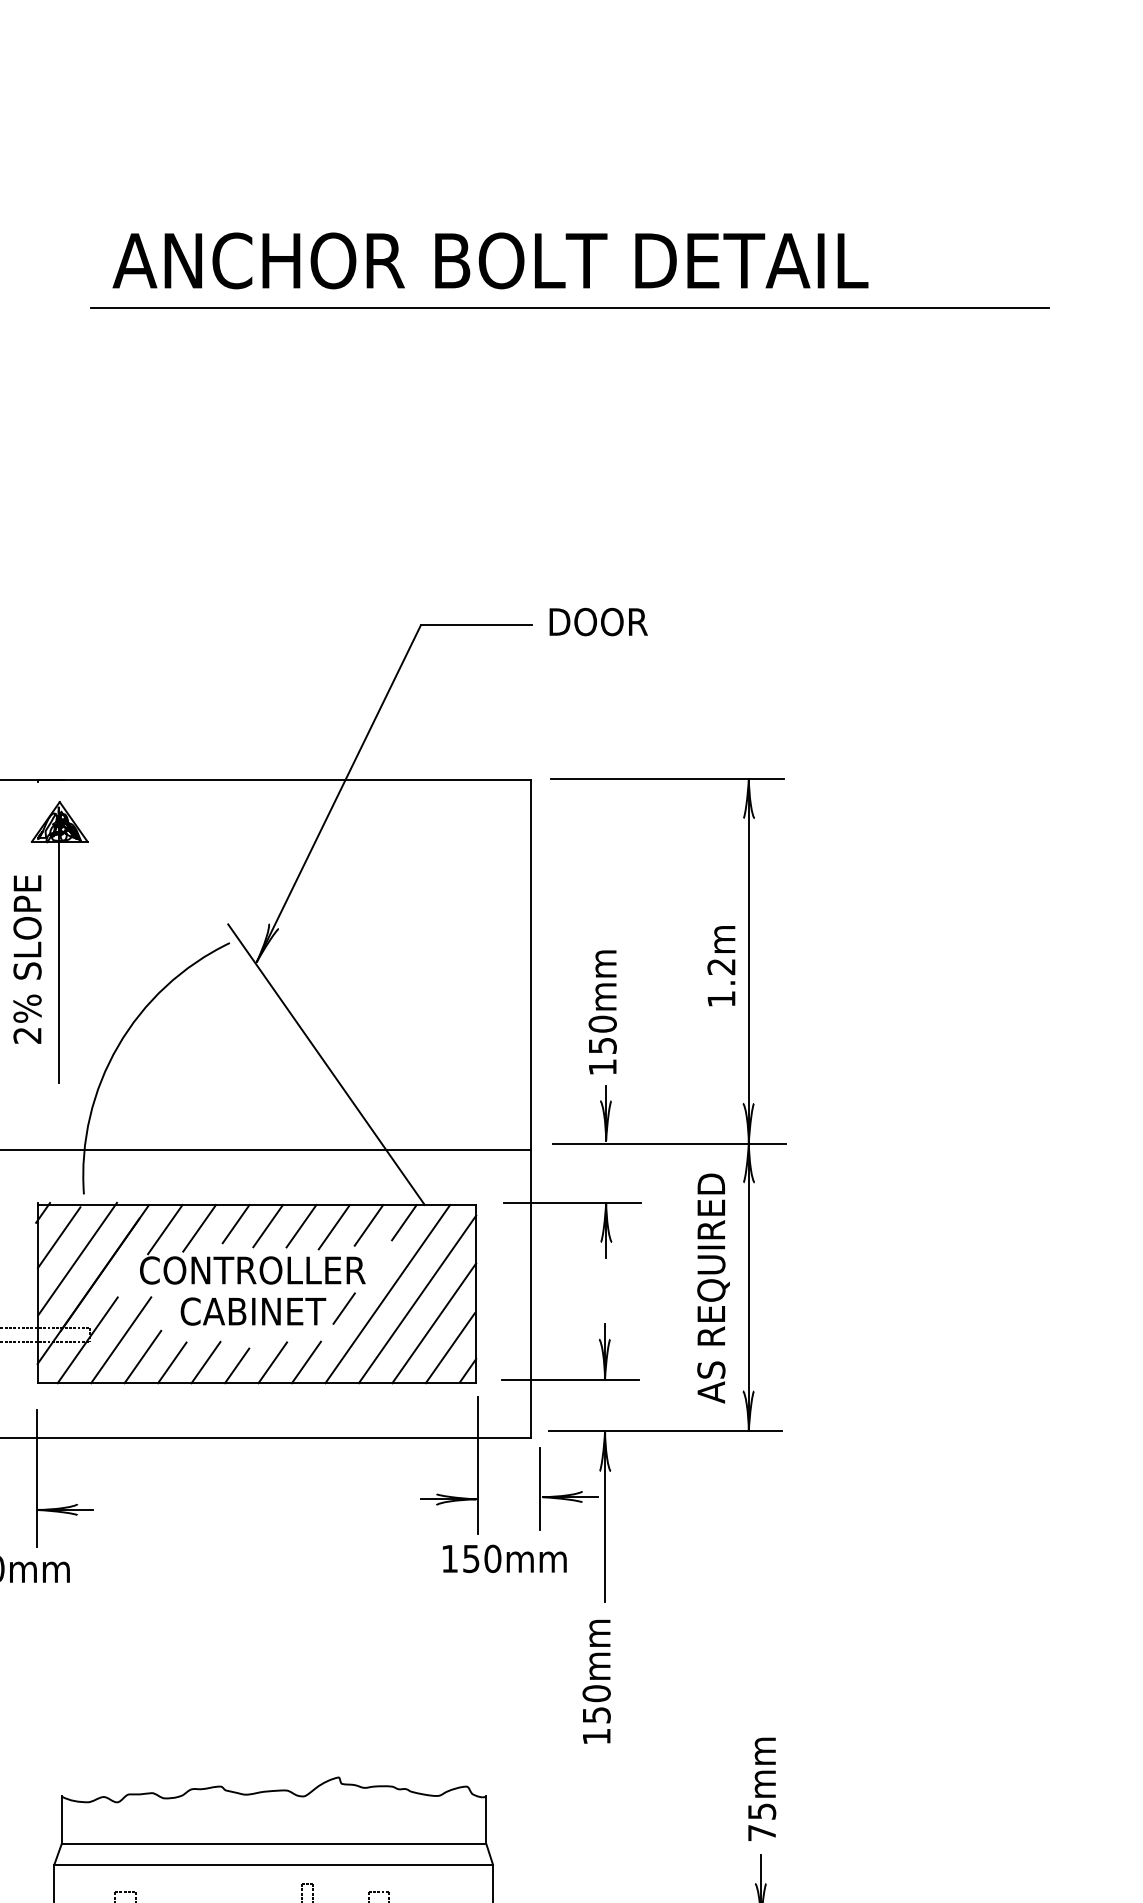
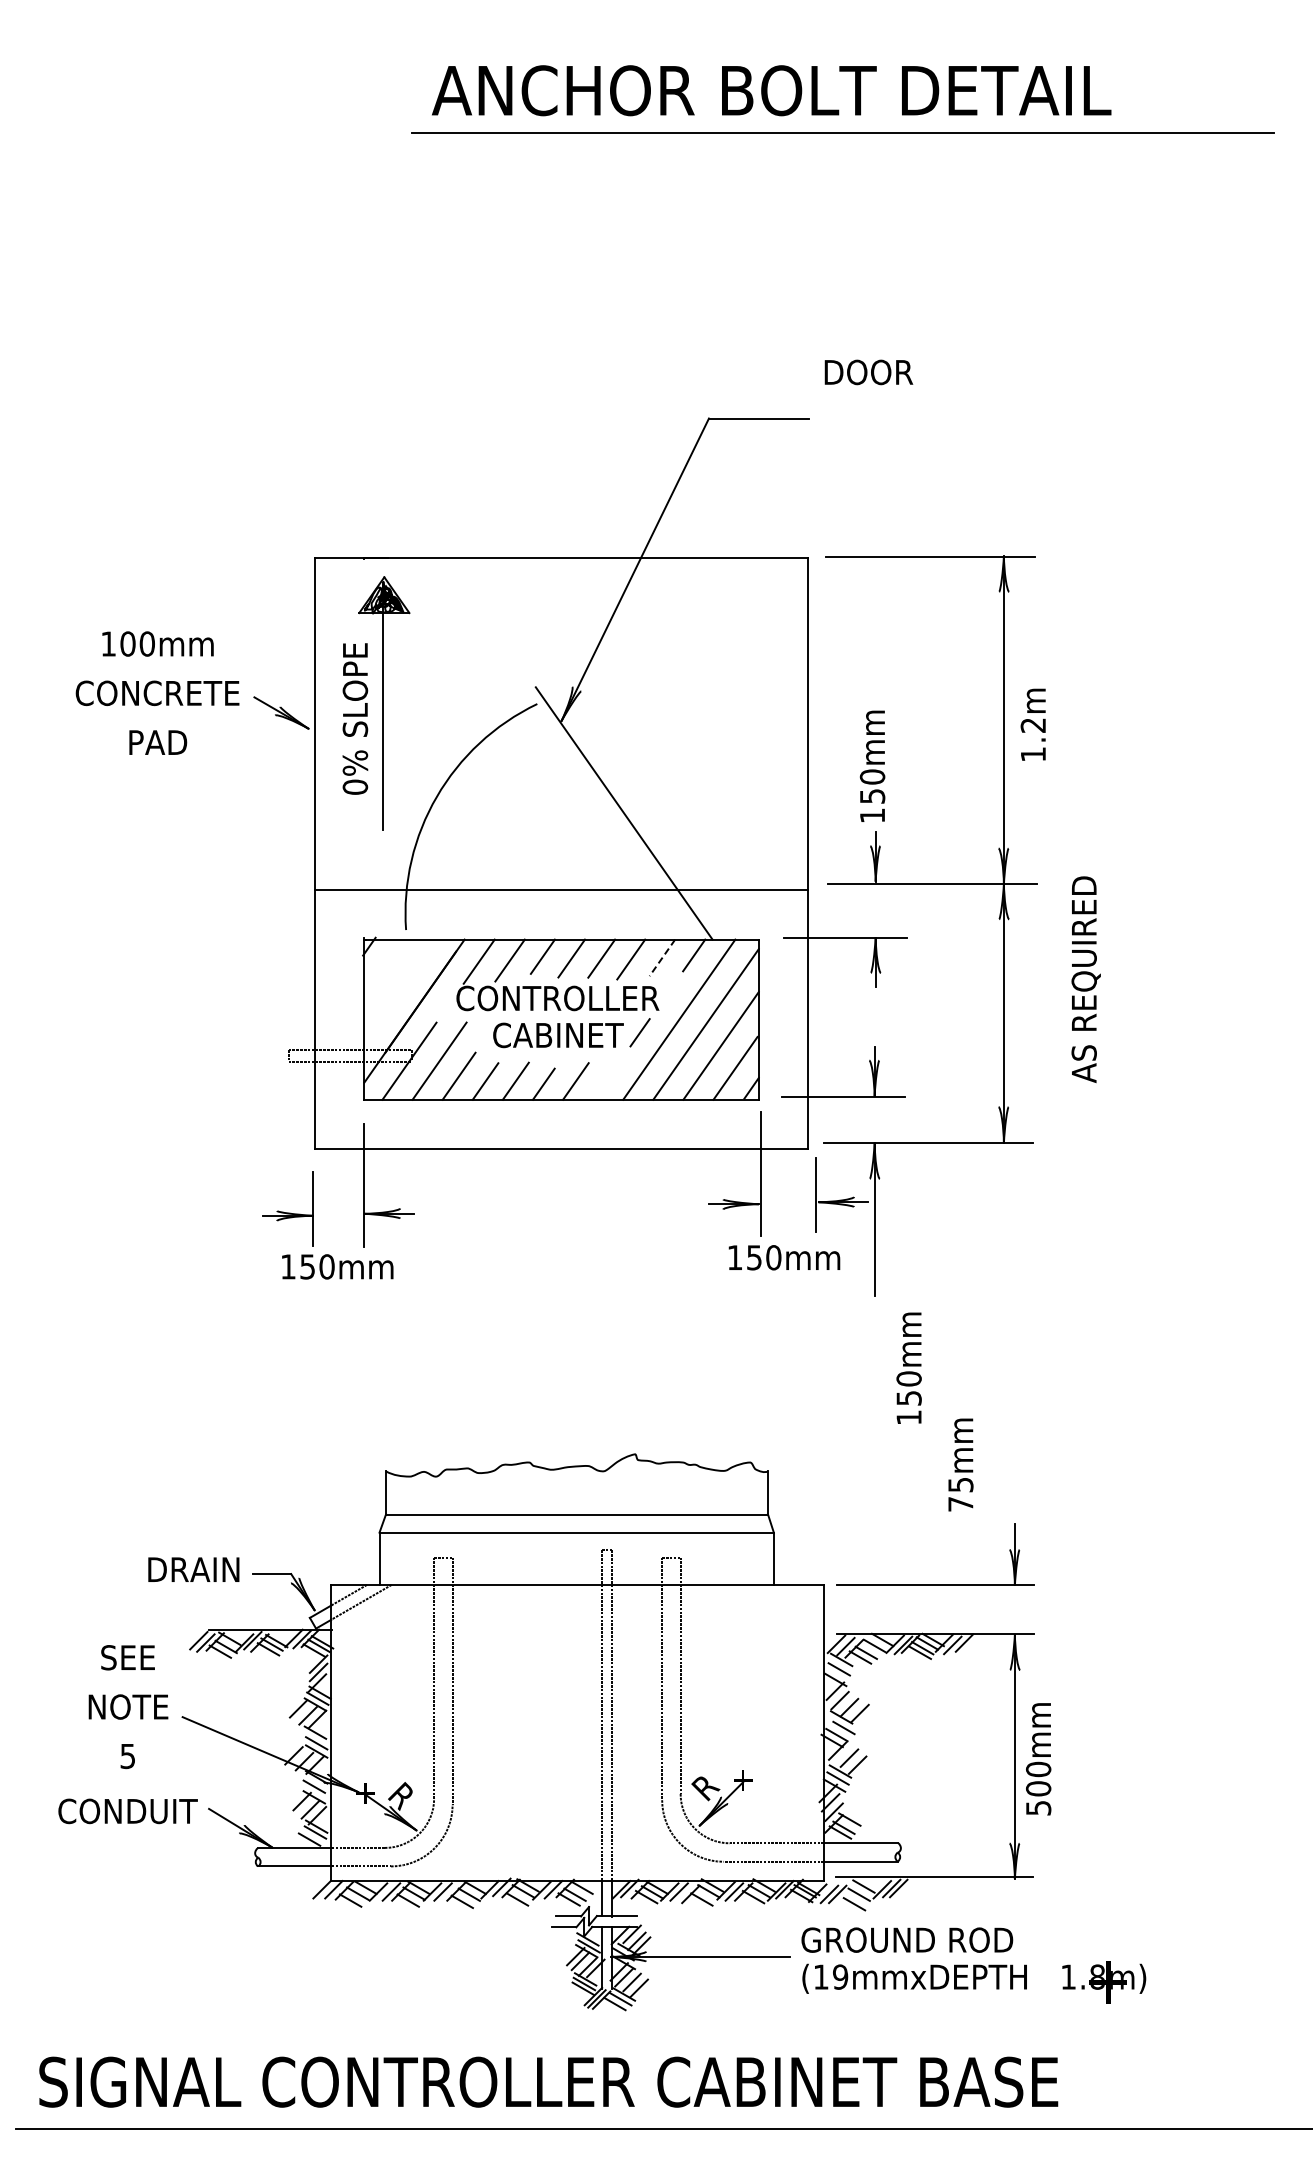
text: (598, 622) -> (868, 372), moved
text: (720, 965) -> (1032, 724), moved
text: (27, 1034) -> (355, 786), 2% -> 0%
line: (369, 1226) -> (662, 958), solid -> dashed
line: (58, 1237) -> (383, 968), removed
line: (77, 1258) -> (400, 987), removed
text: (712, 1288) -> (1085, 979), moved
line: (306, 1361) -> (606, 1080), removed
text: (596, 1680) -> (908, 1367), moved
text: (761, 1788) -> (960, 1464), moved

